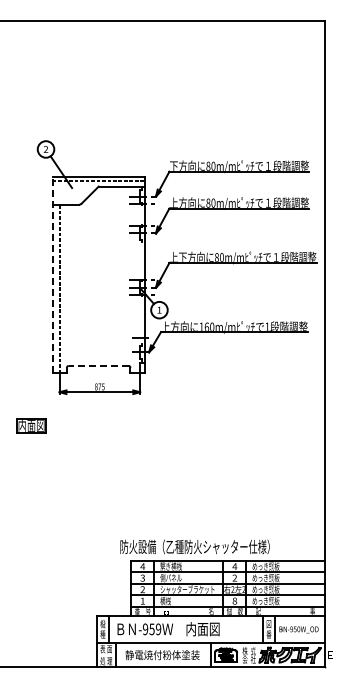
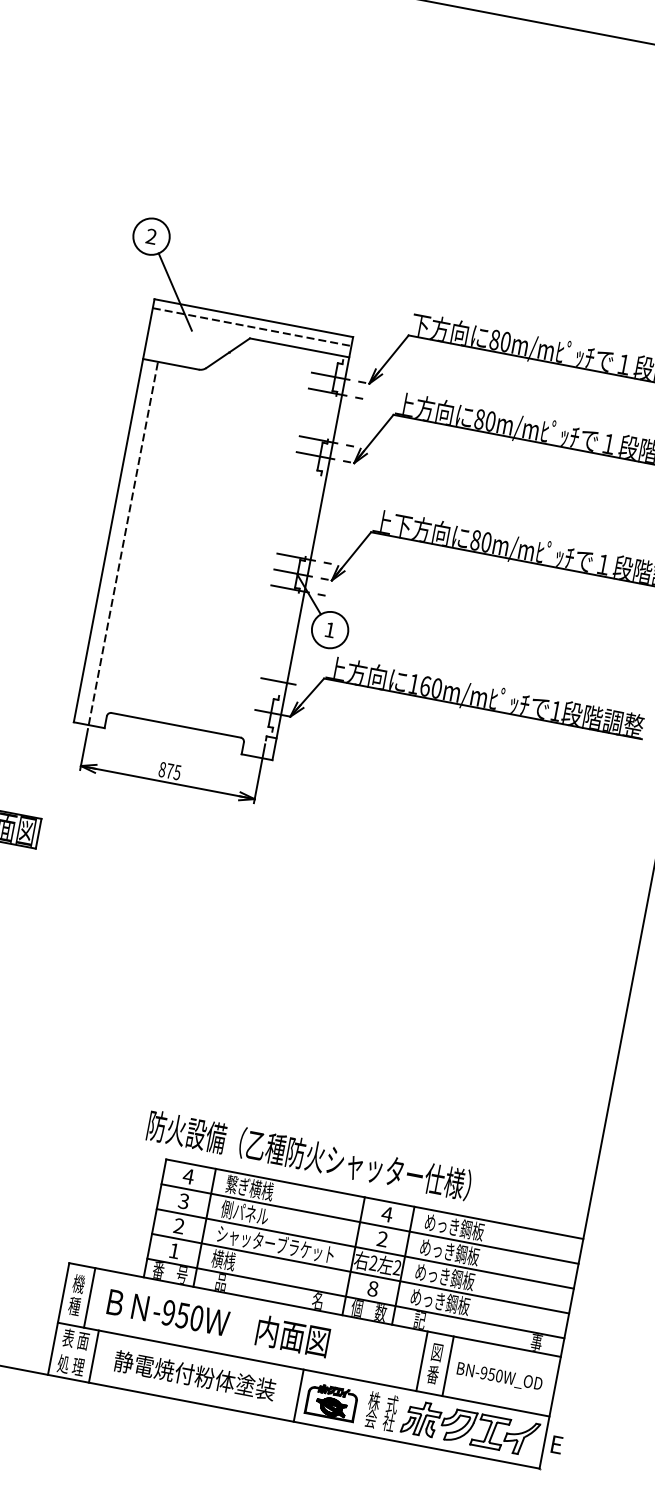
line: (52, 274) -> (114, 509), dashed -> solid
line: (98, 365) -> (175, 724), dashed -> solid
text: (158, 629) -> (196, 1318), -959 -> -950

